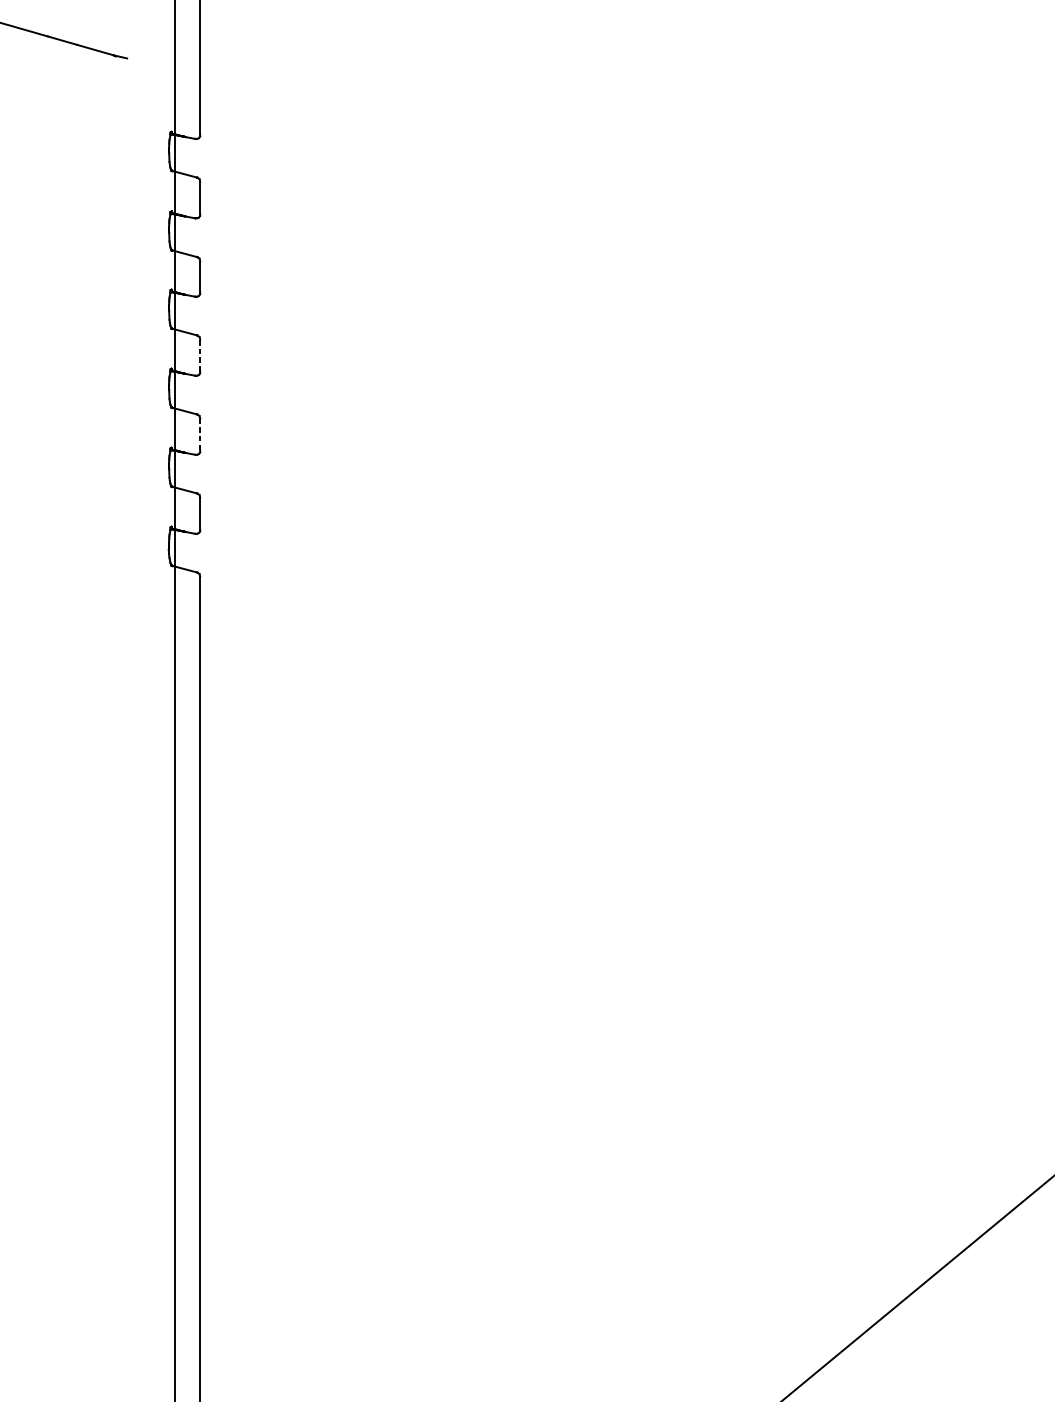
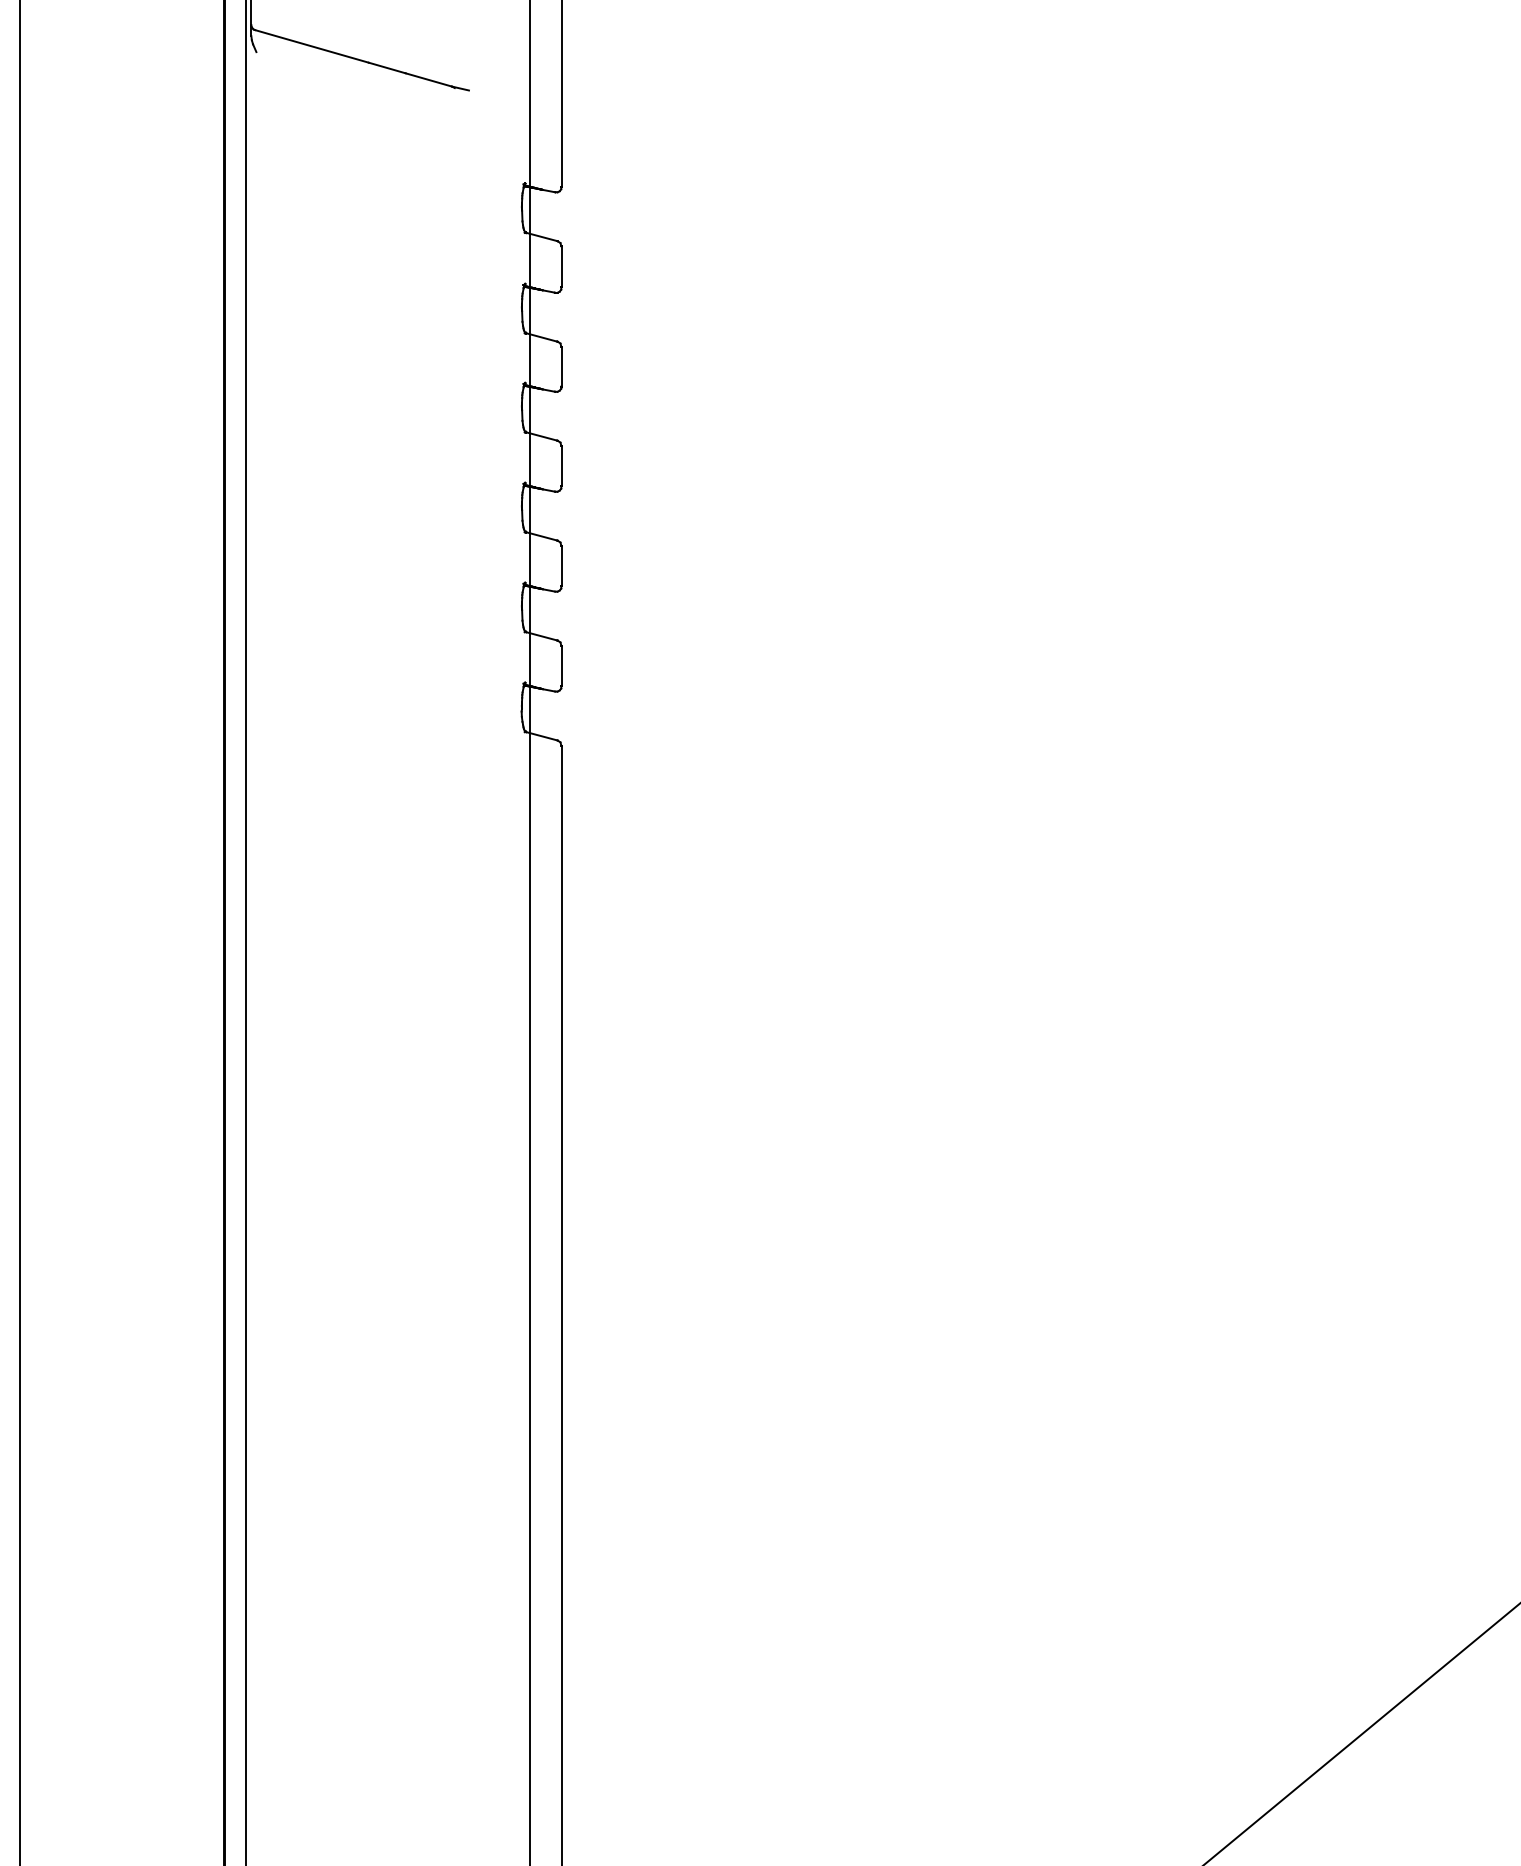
line: (200, 355) -> (561, 465), dashed -> solid
line: (200, 434) -> (561, 566), dashed -> solid

